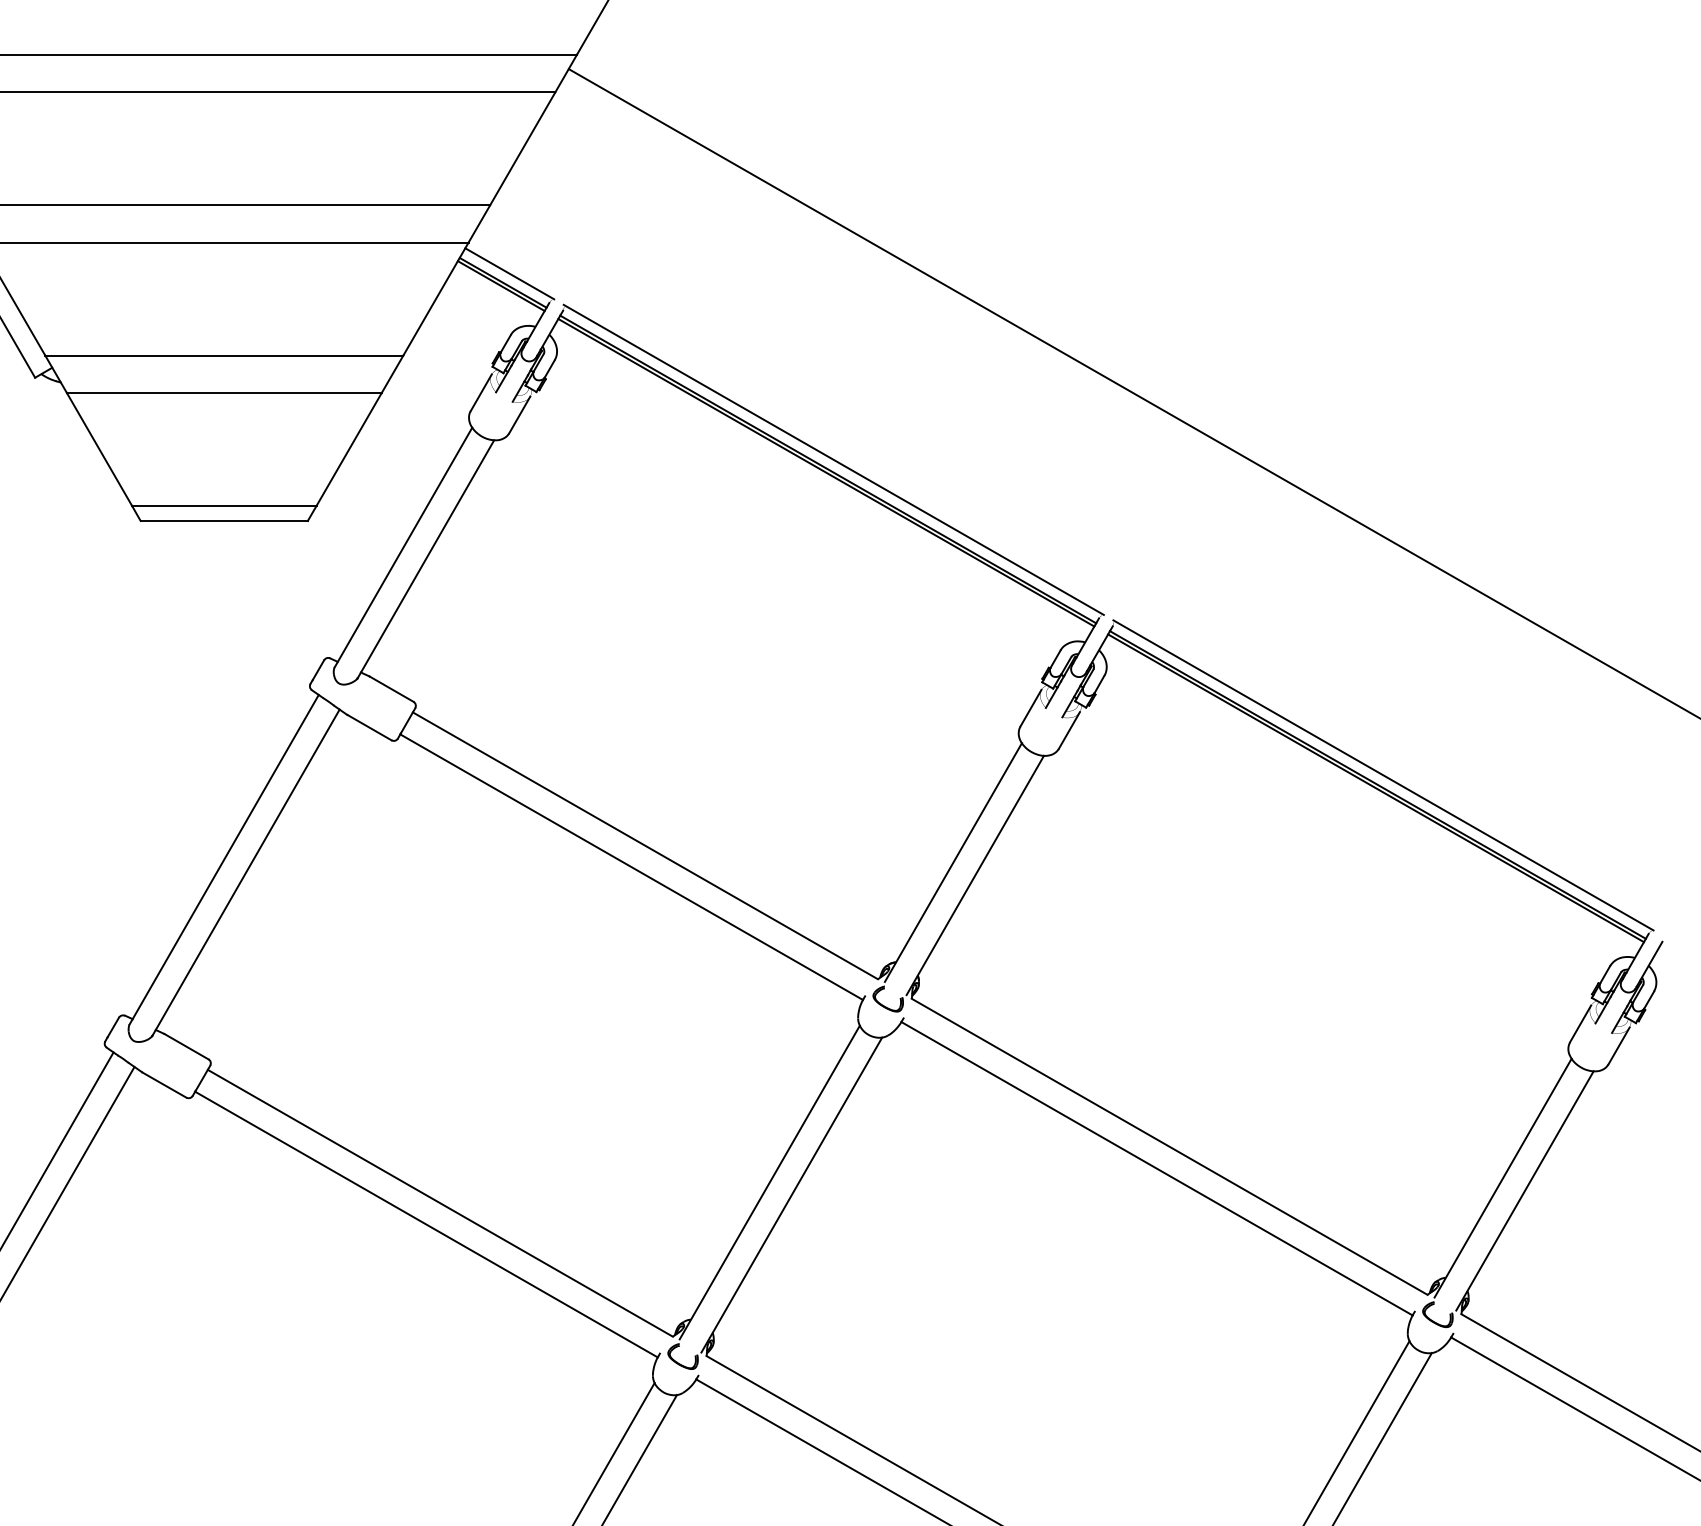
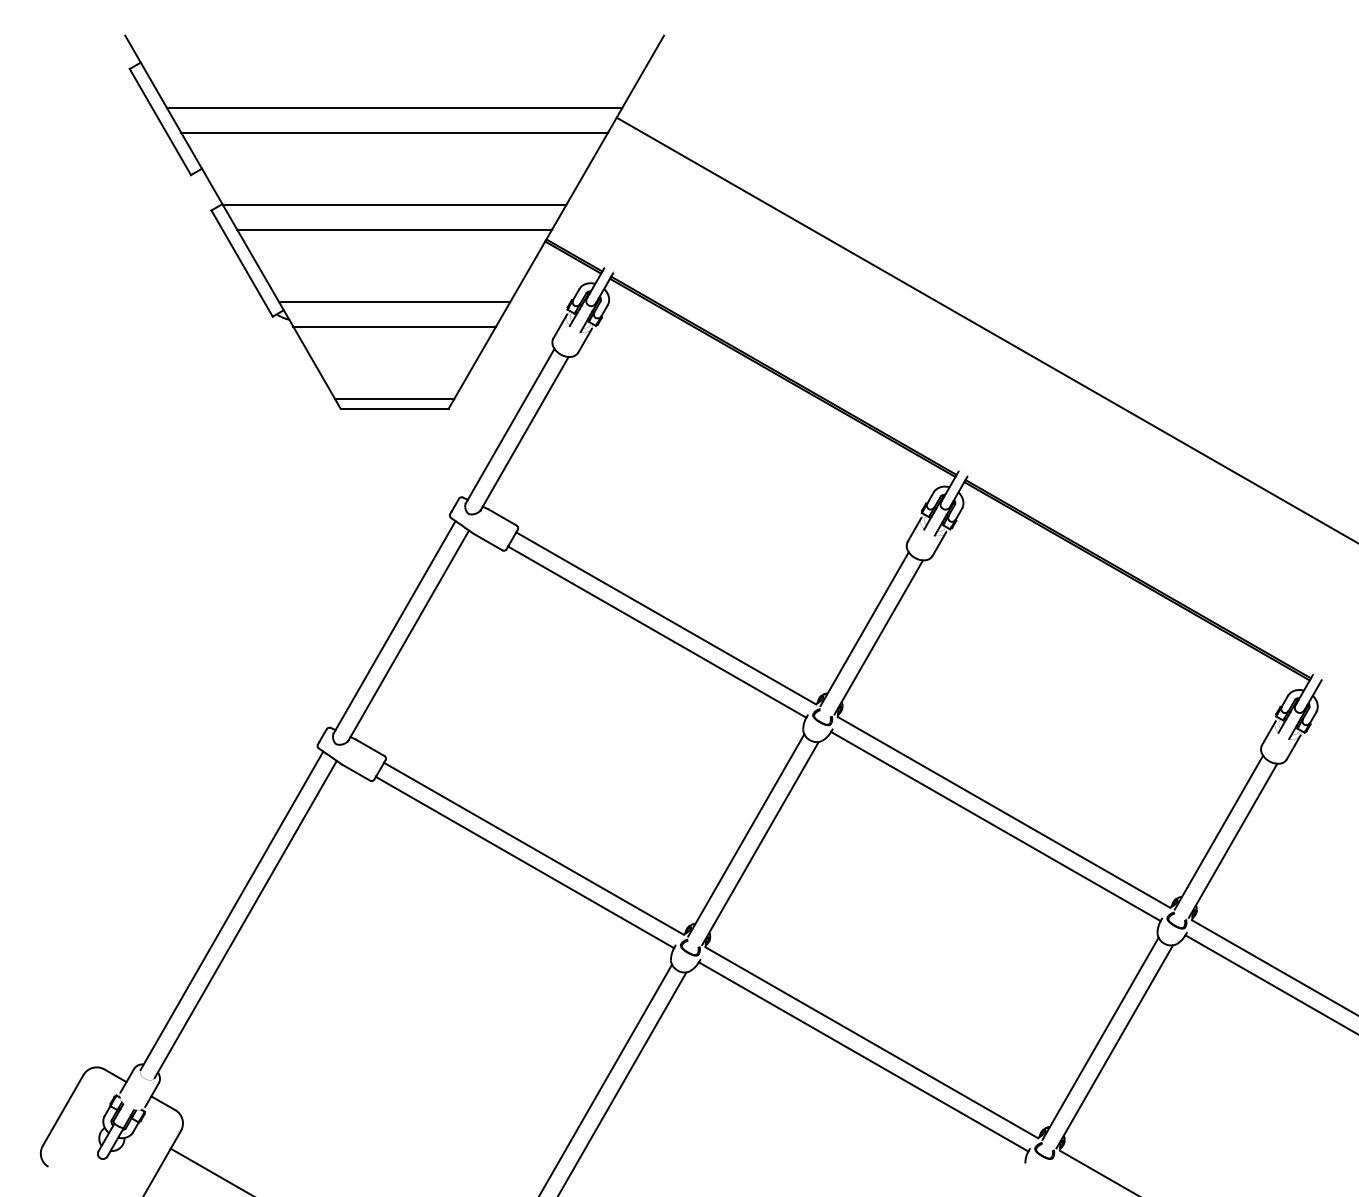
line: (509, 273) -> (578, 249), removed
line: (833, 459) -> (787, 369), removed
line: (1382, 774) -> (1141, 572), removed

